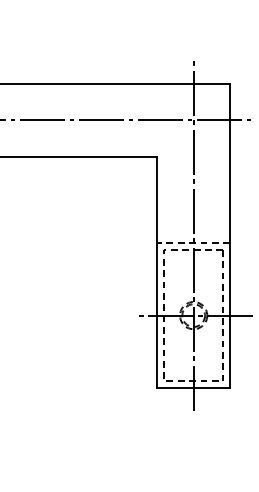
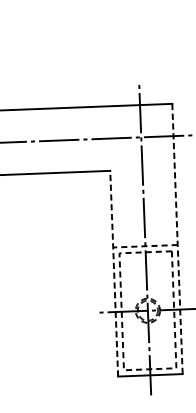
line: (229, 236) -> (177, 239), solid -> dashed
line: (157, 272) -> (114, 273), solid -> dashed

